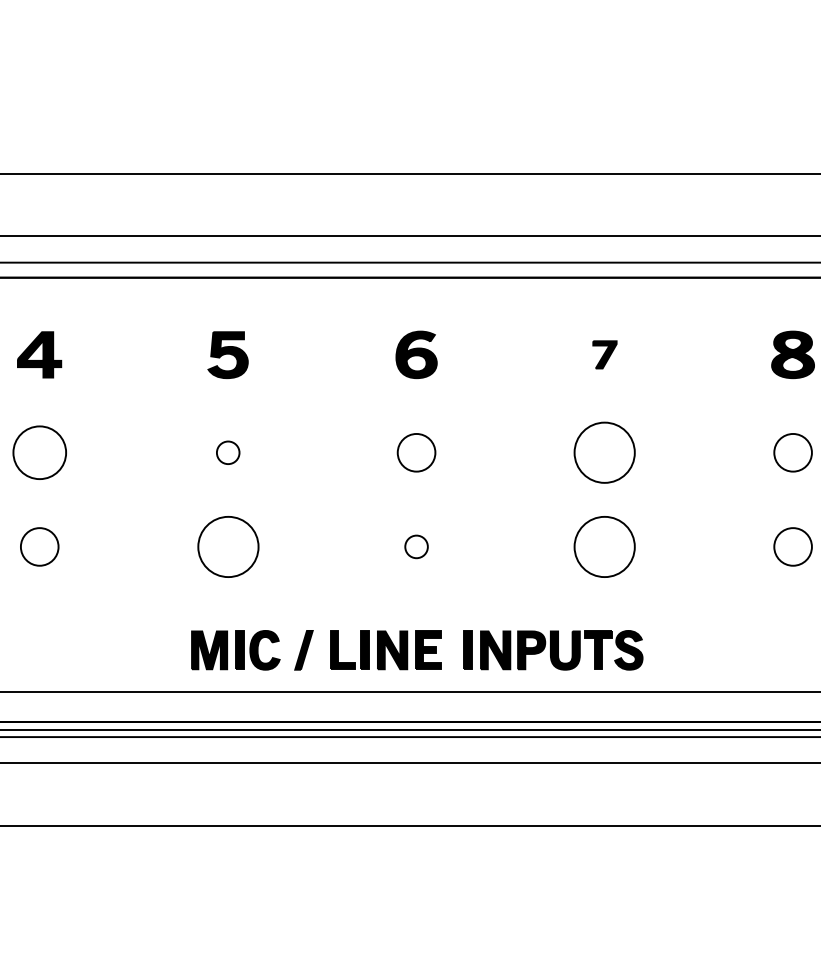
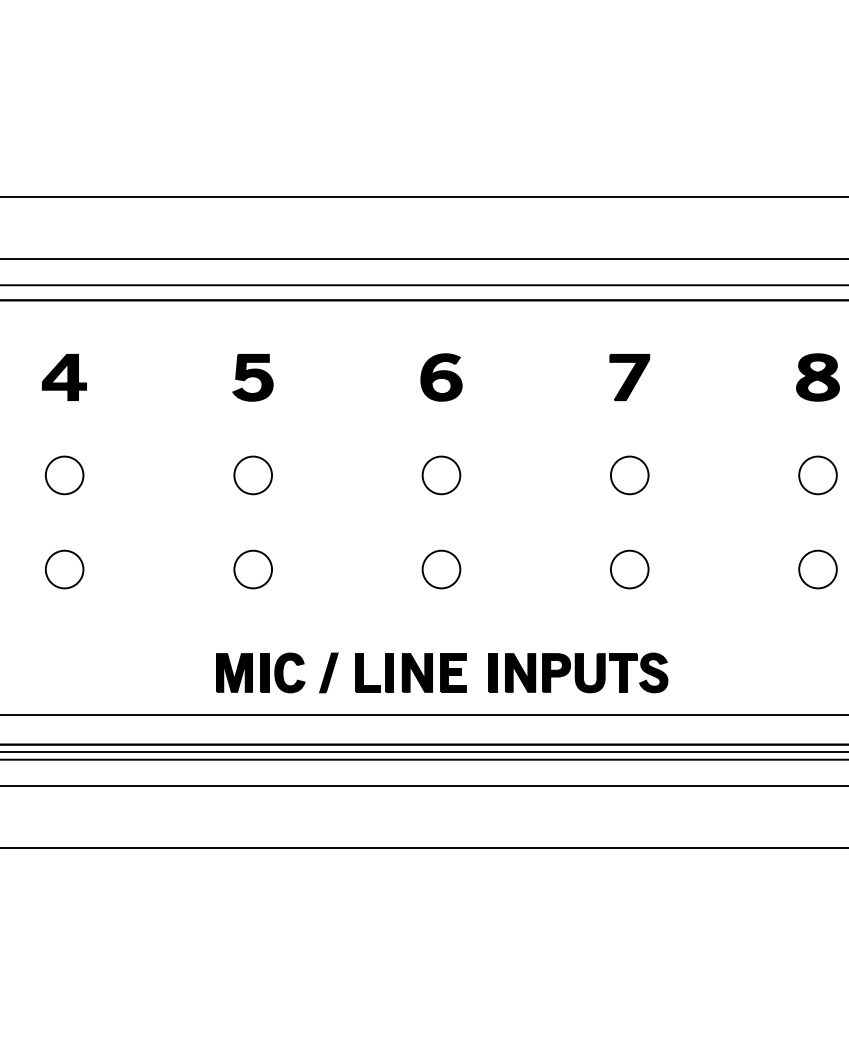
part: (604, 354) -> (629, 377), size x1.67
part: (39, 452) -> (64, 475), size x0.71
part: (227, 452) -> (252, 475), size x1.67
part: (604, 452) -> (629, 475), size x0.62
part: (227, 546) -> (252, 569), size x0.62
part: (416, 546) -> (441, 569), size x1.67
part: (604, 546) -> (629, 569), size x0.62

